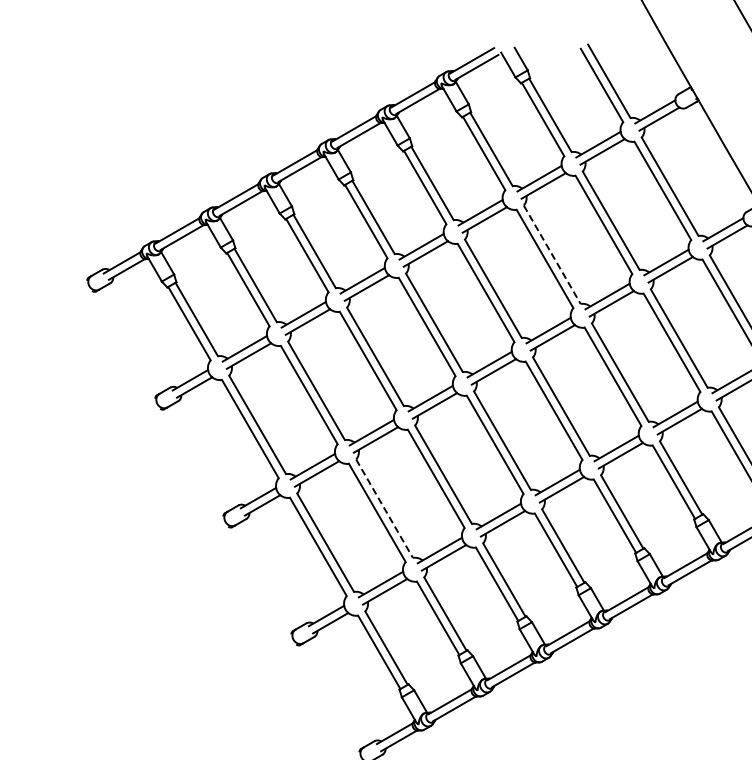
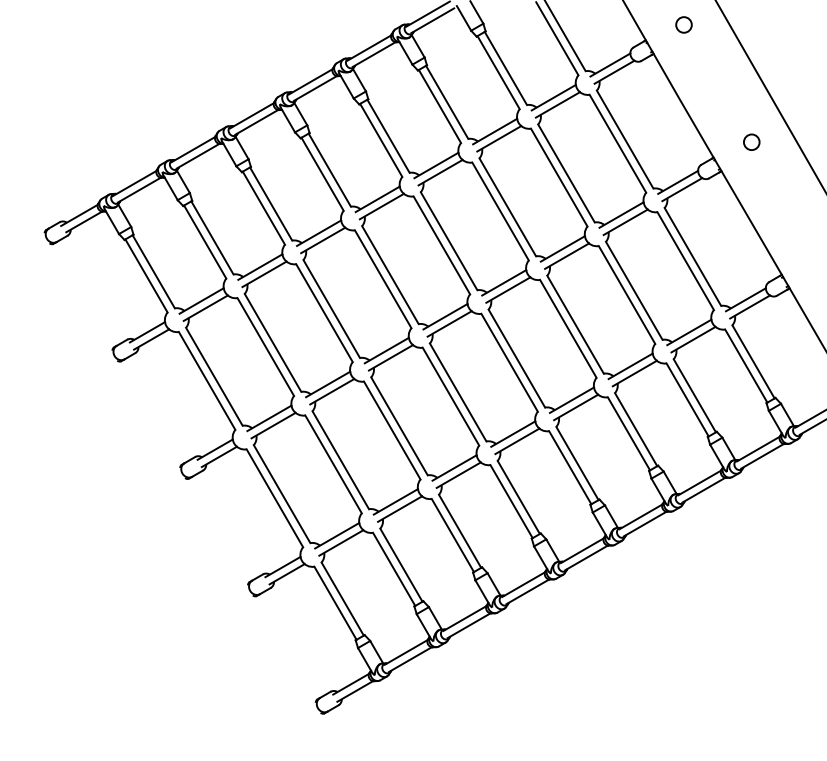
circle: (728, 71) -> (683, 24), added
line: (551, 254) -> (507, 207), dashed -> solid
line: (384, 508) -> (340, 460), dashed -> solid

